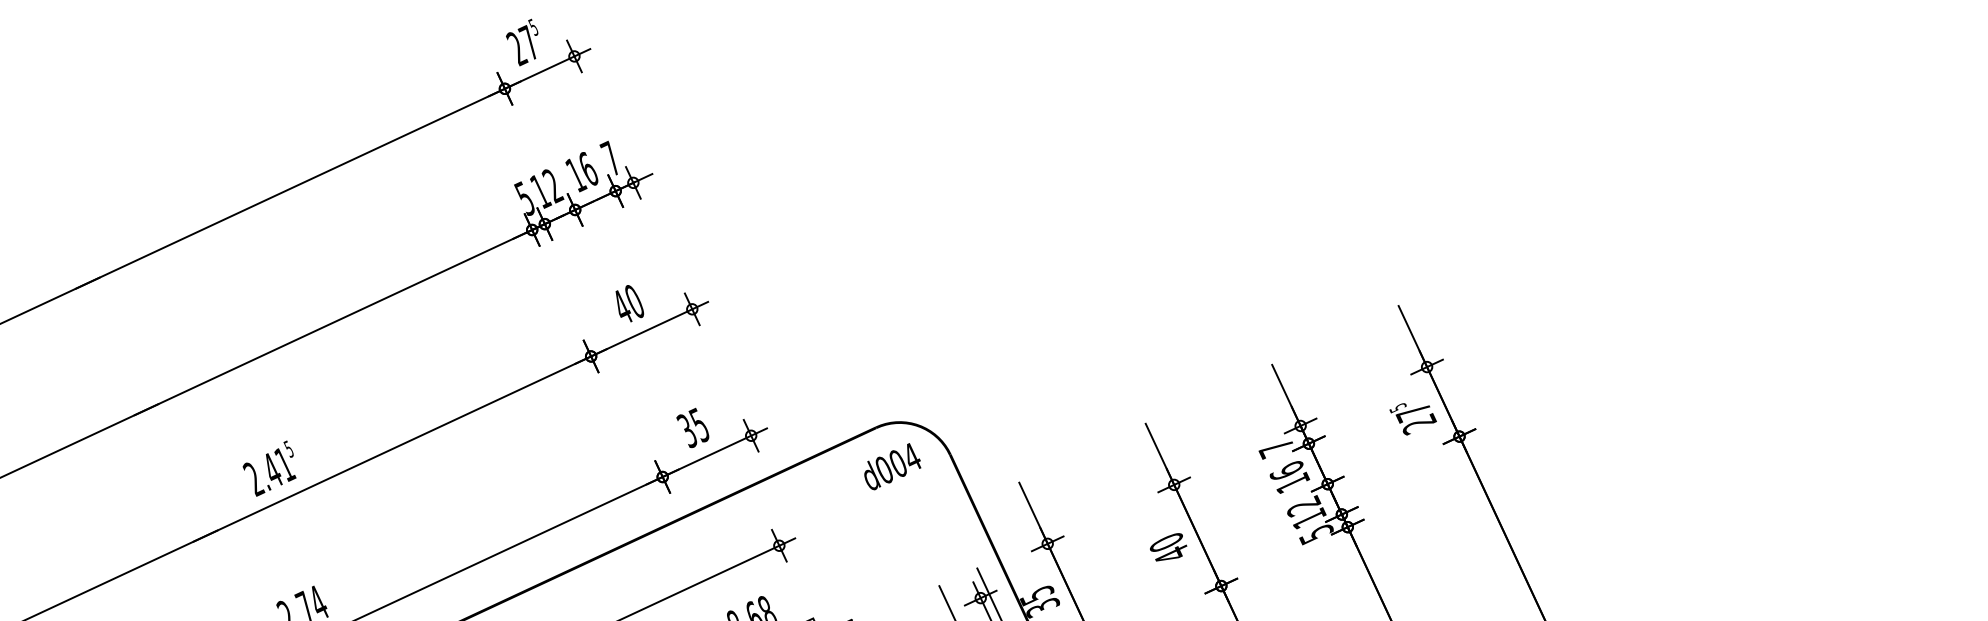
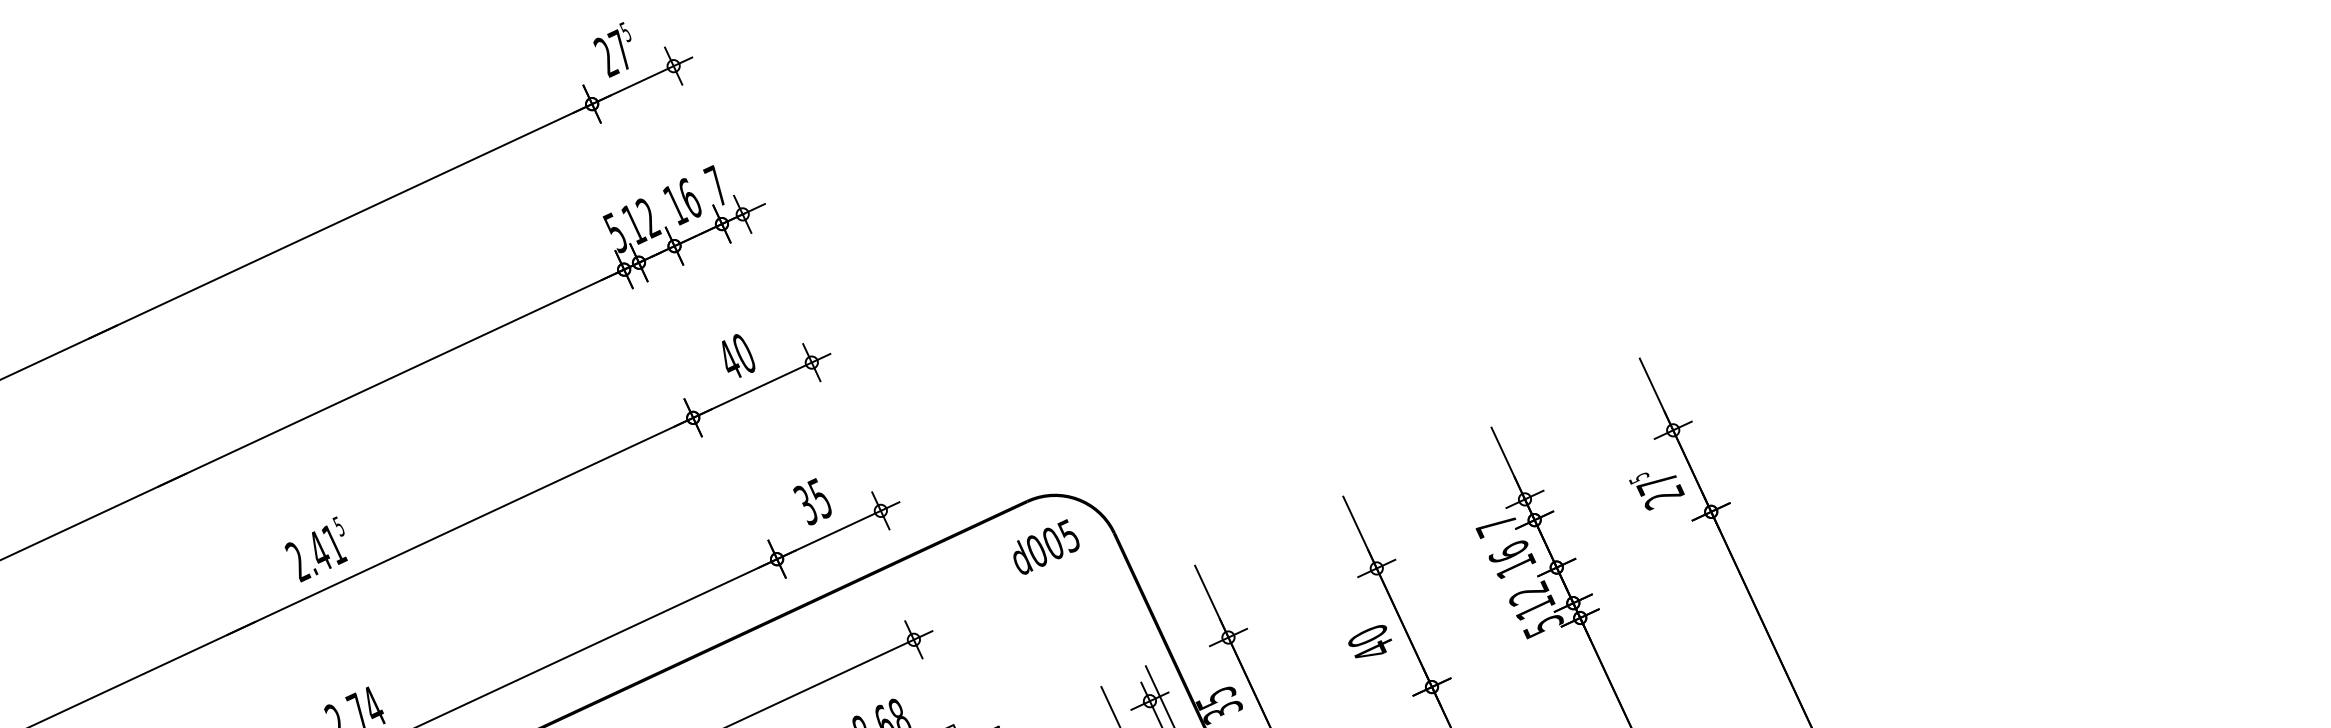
text: (911, 457) -> (1068, 536), d004 -> d005

